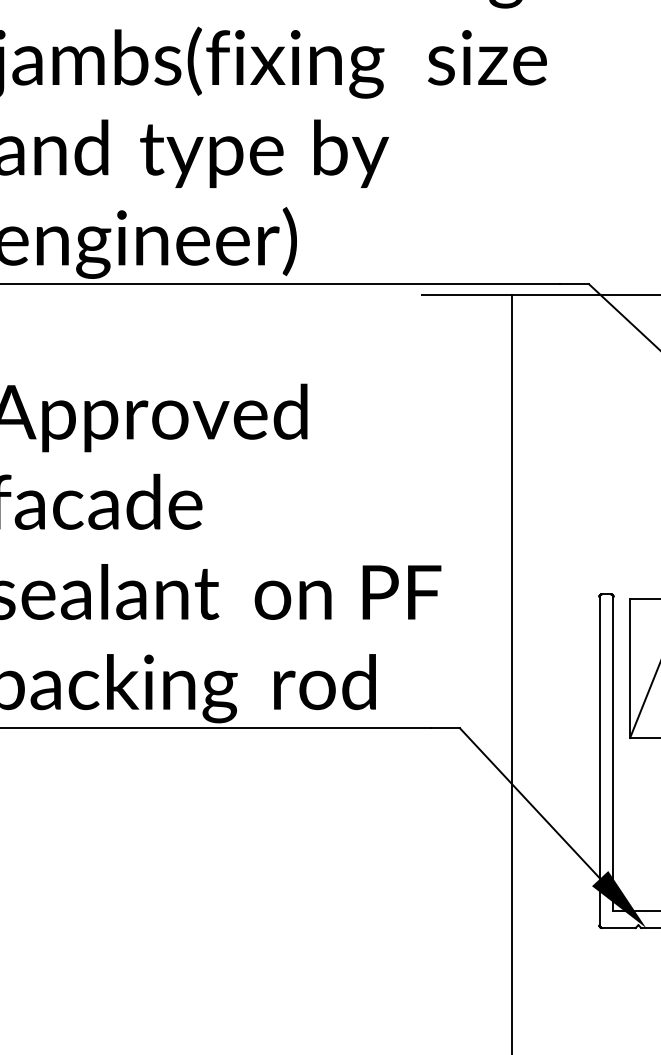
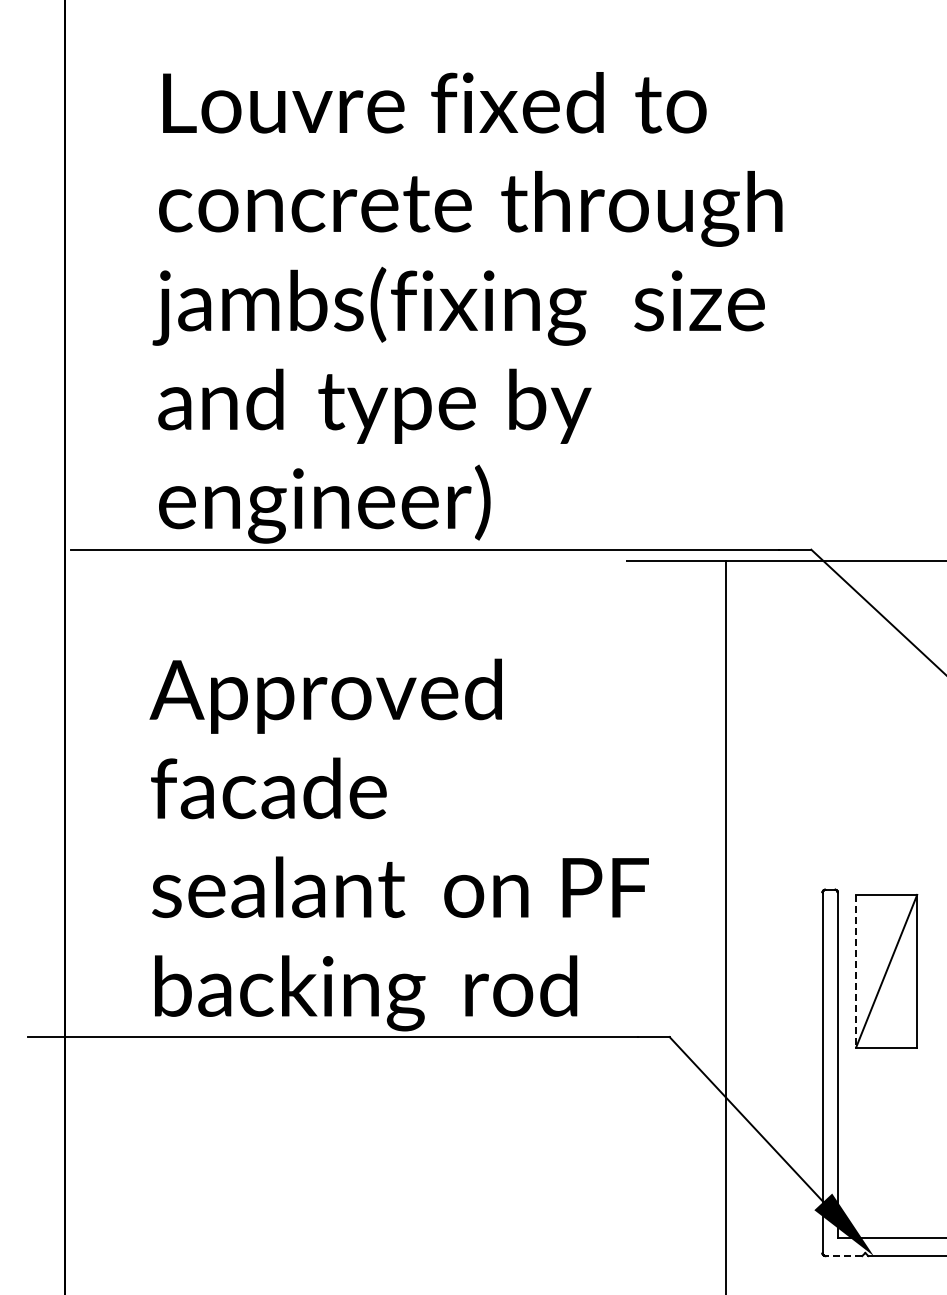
line: (630, 668) -> (856, 971), solid -> dashed
line: (618, 928) -> (843, 1256), solid -> dashed

